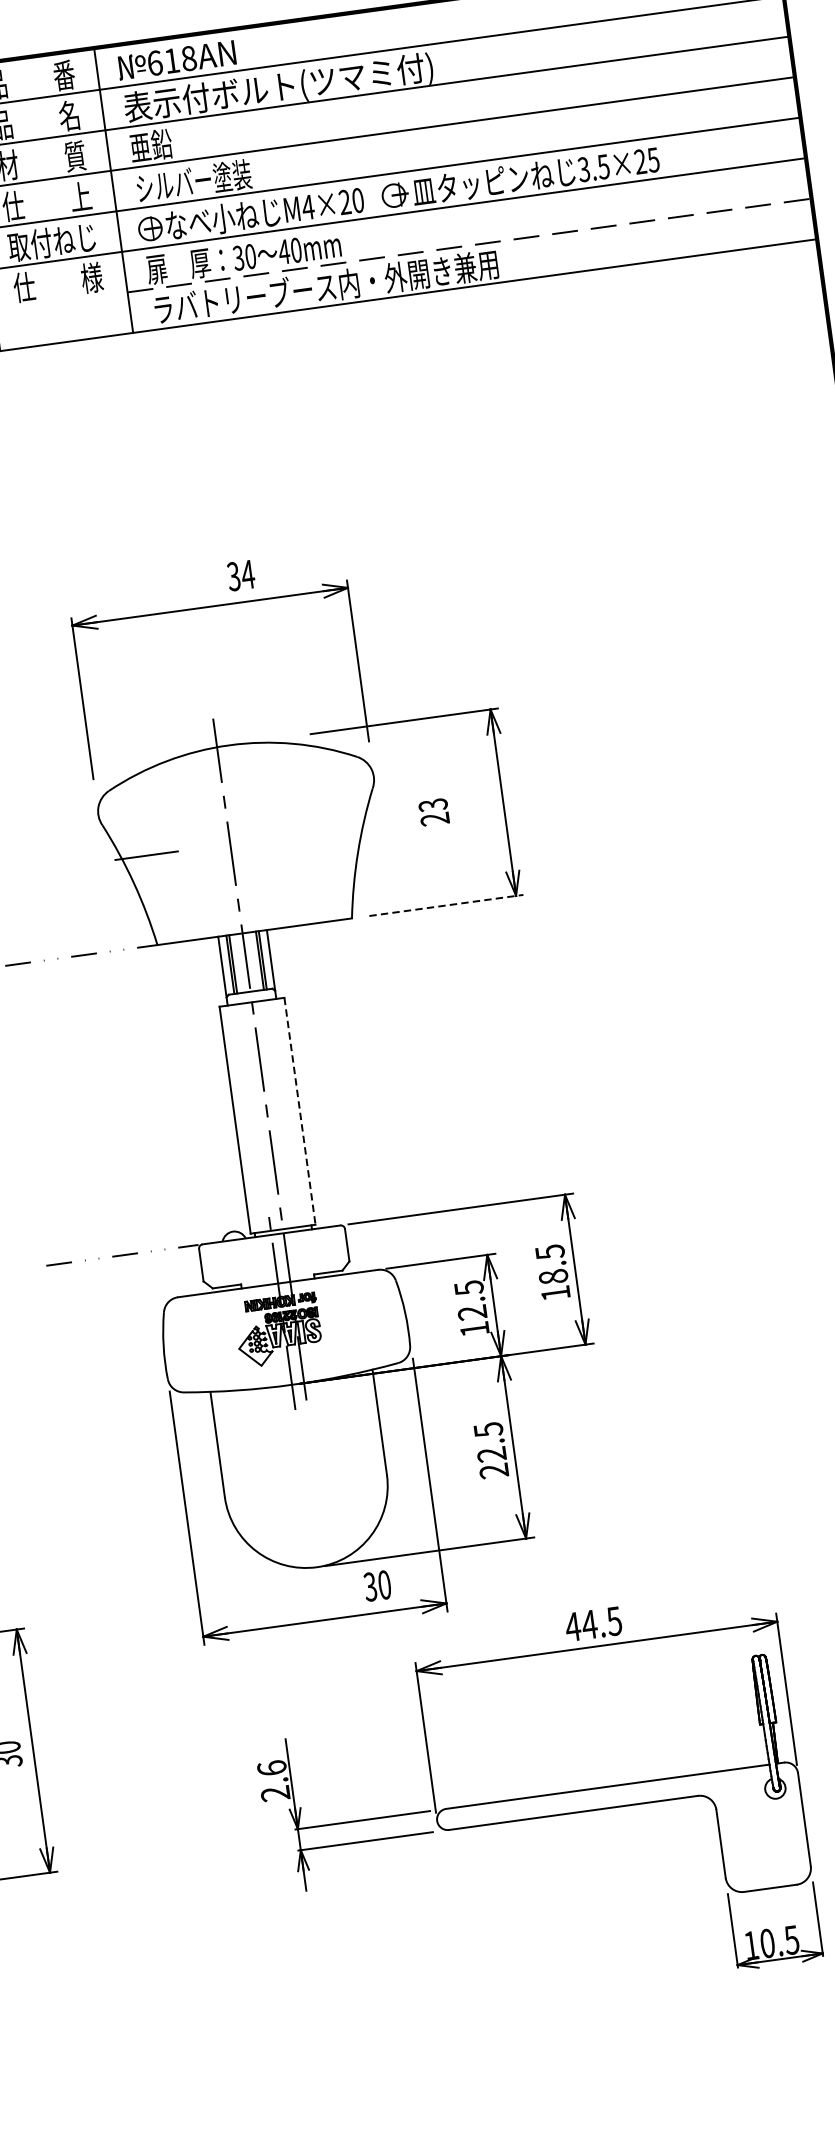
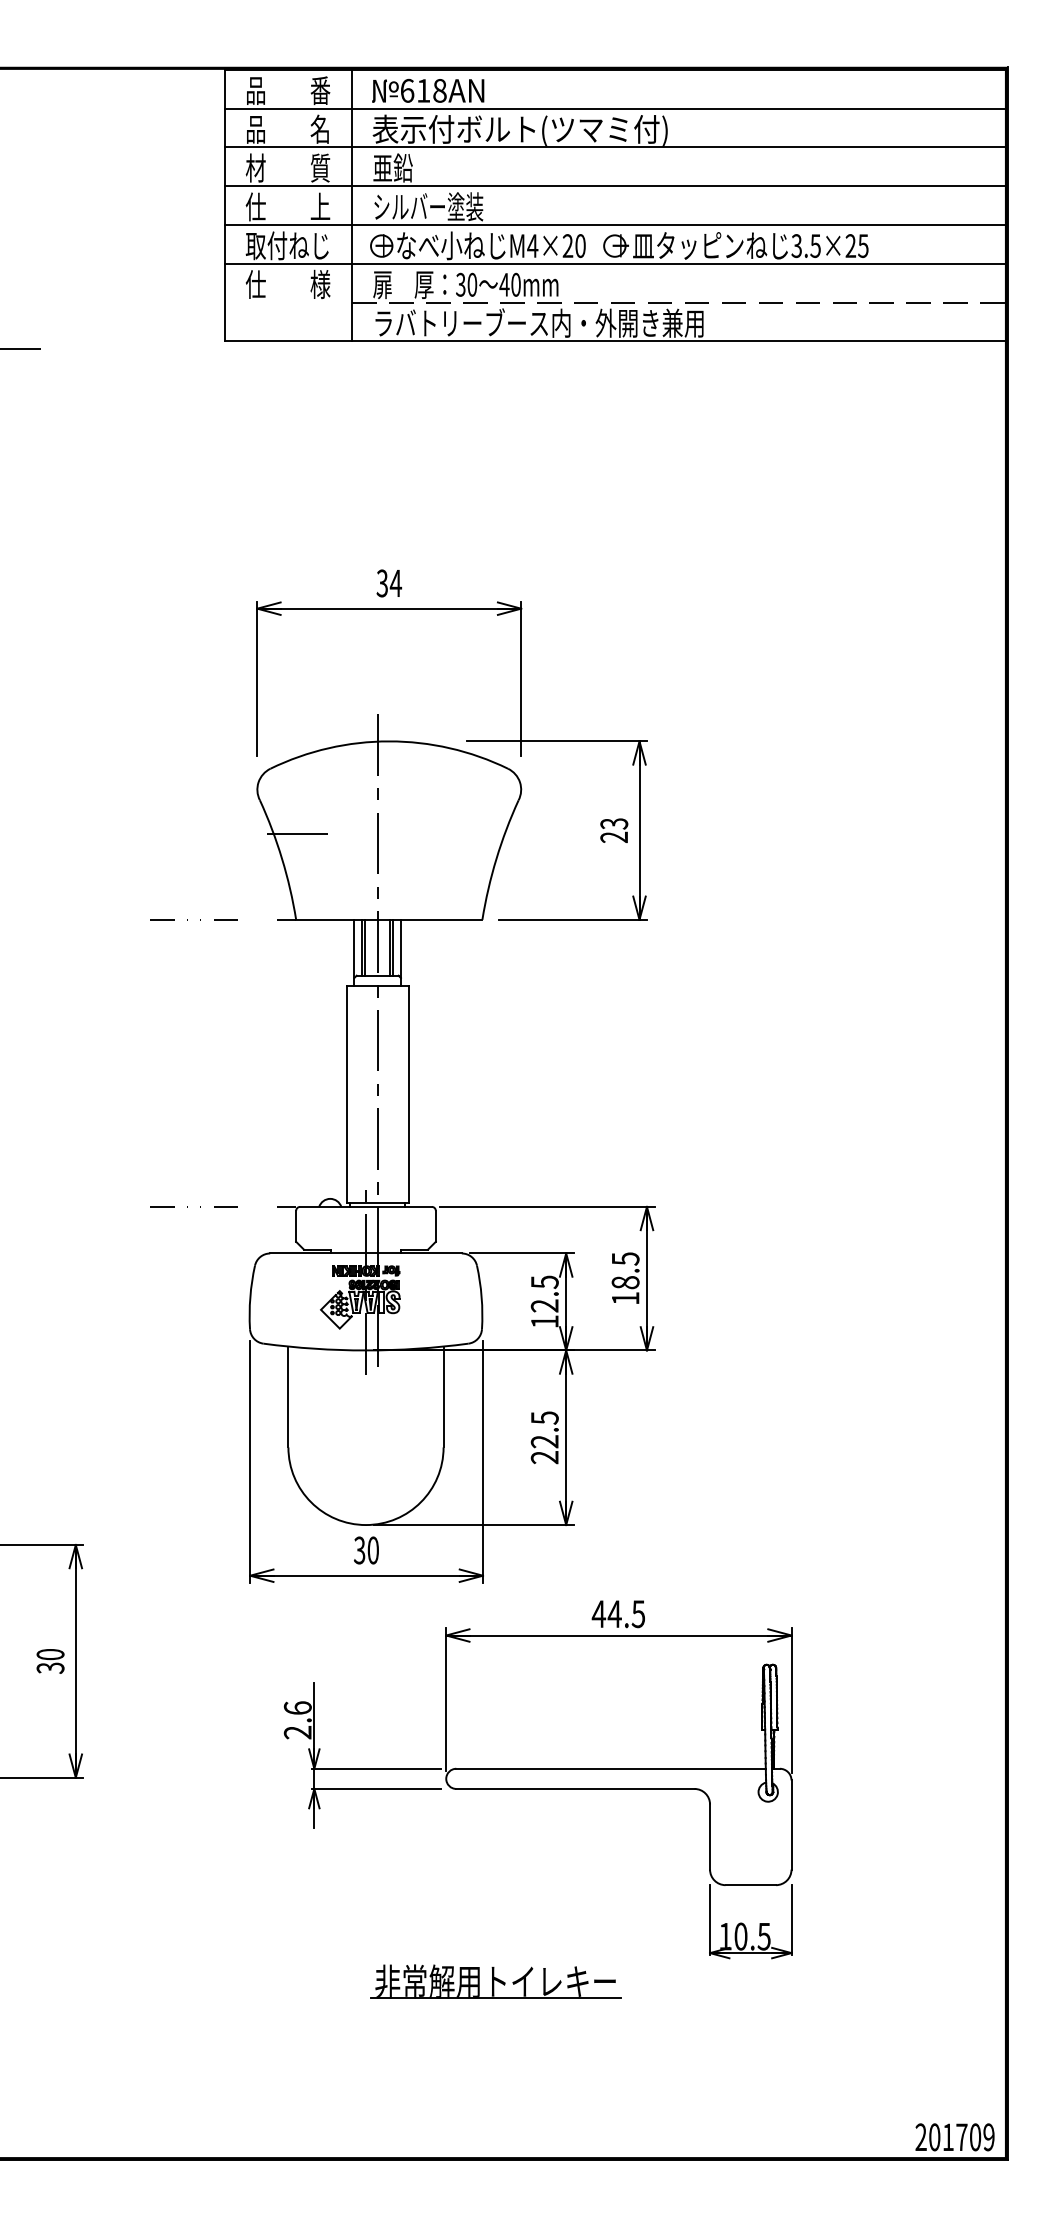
text: (240, 575) -> (388, 583), moved
text: (434, 812) -> (614, 830), moved
line: (446, 905) -> (572, 919), dashed -> solid
line: (299, 1111) -> (408, 1094), dashed -> solid
text: (377, 1586) -> (366, 1550), moved
part: (517, 2025) -> (495, 1981), added

